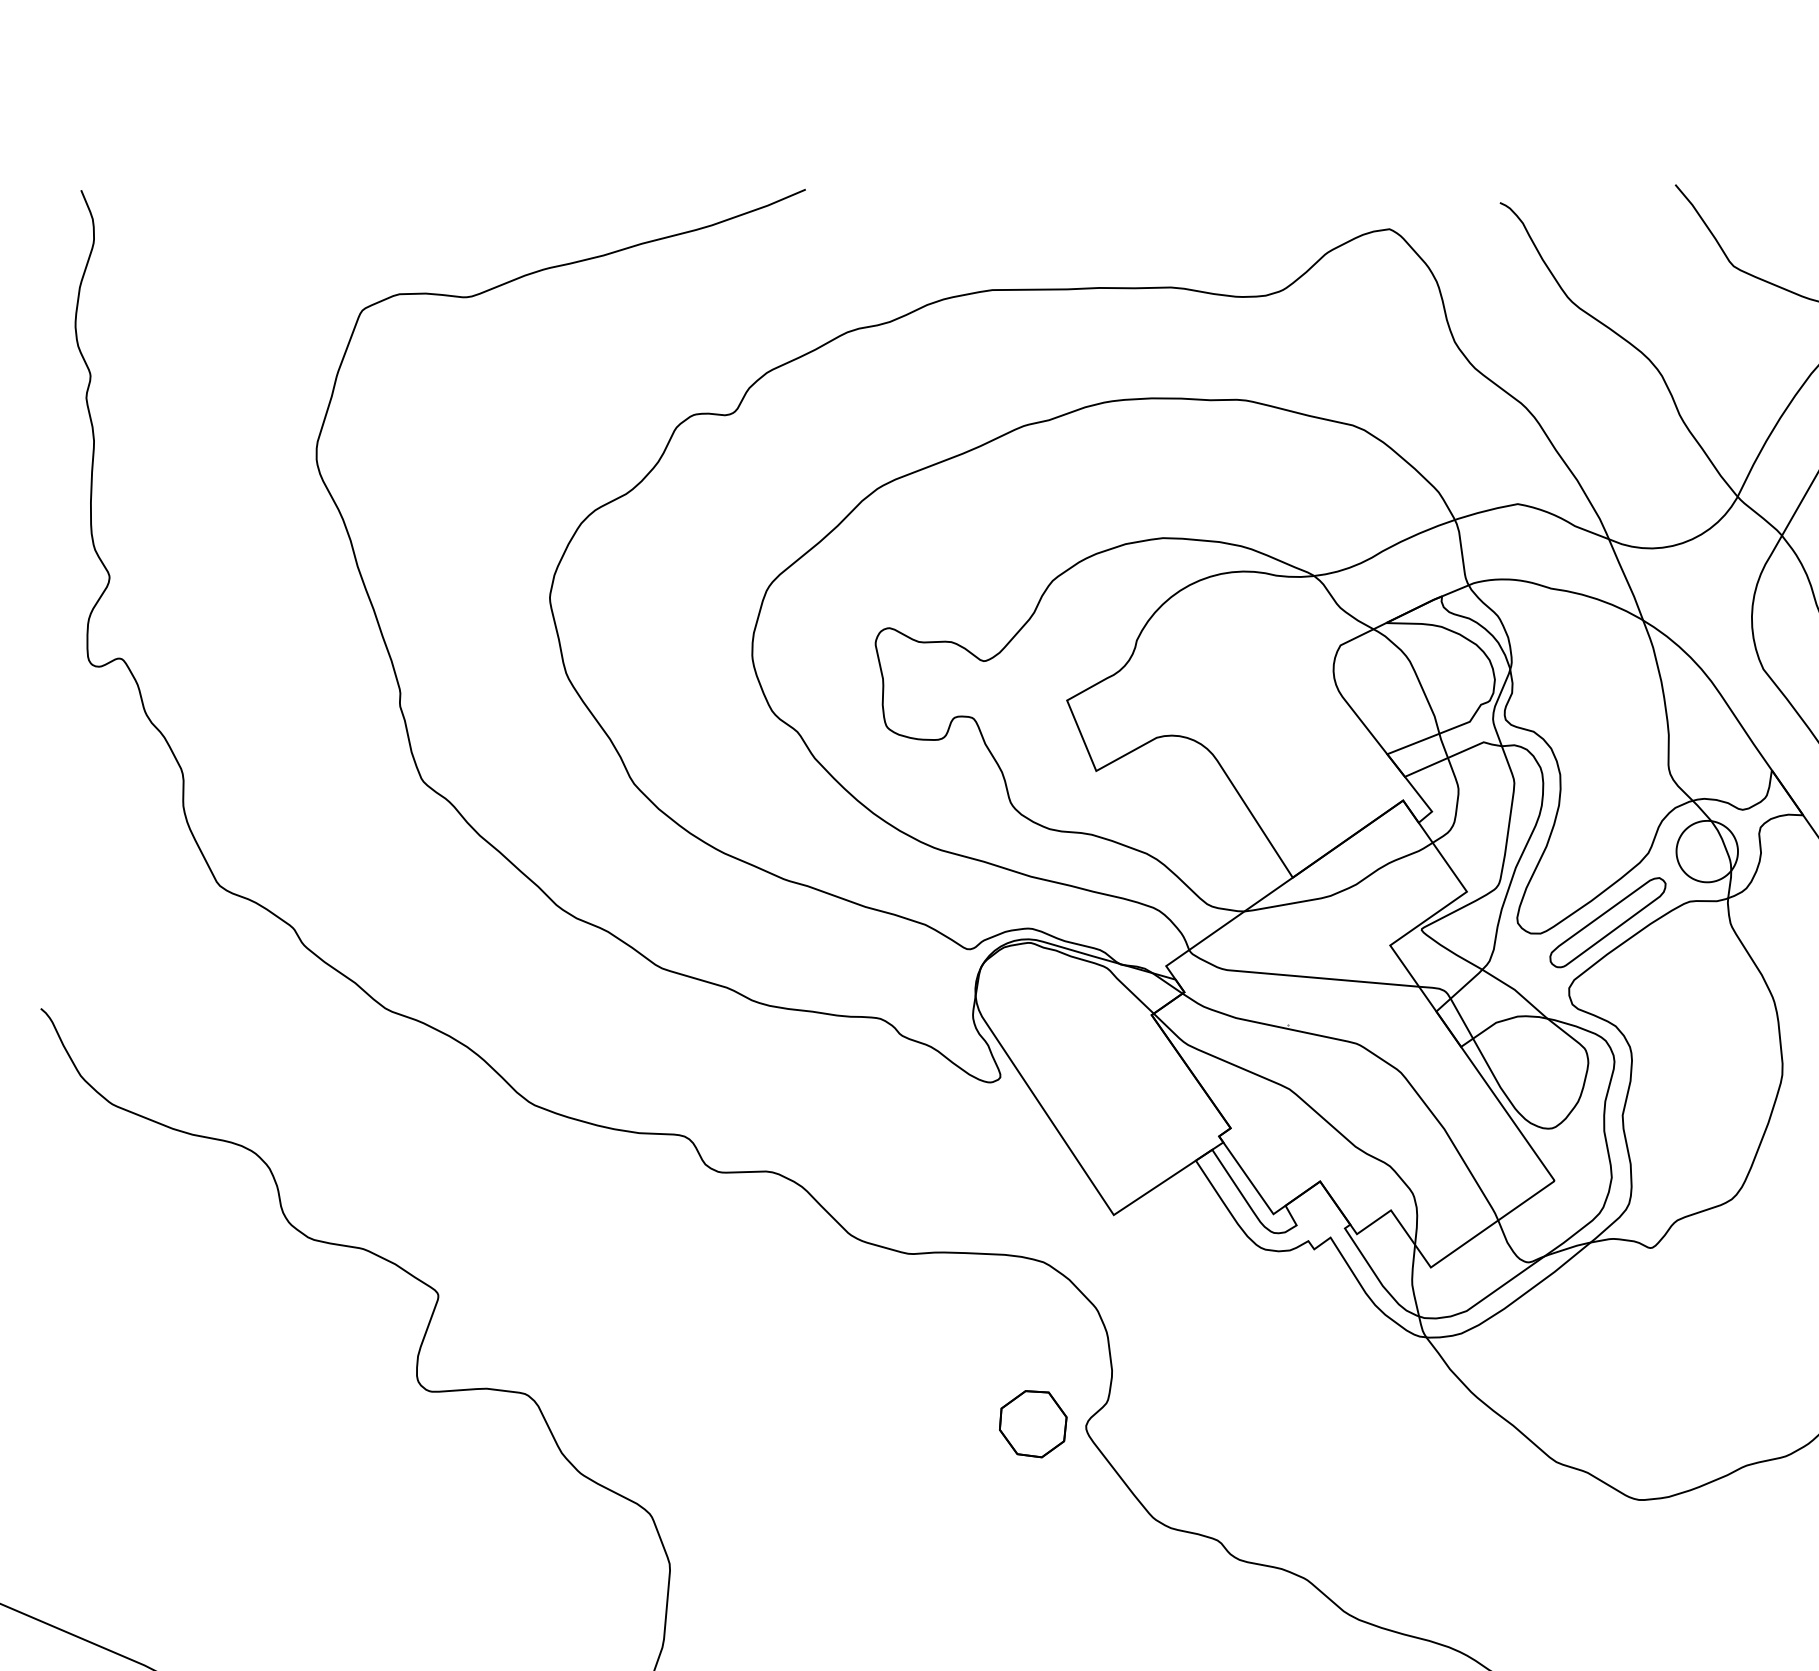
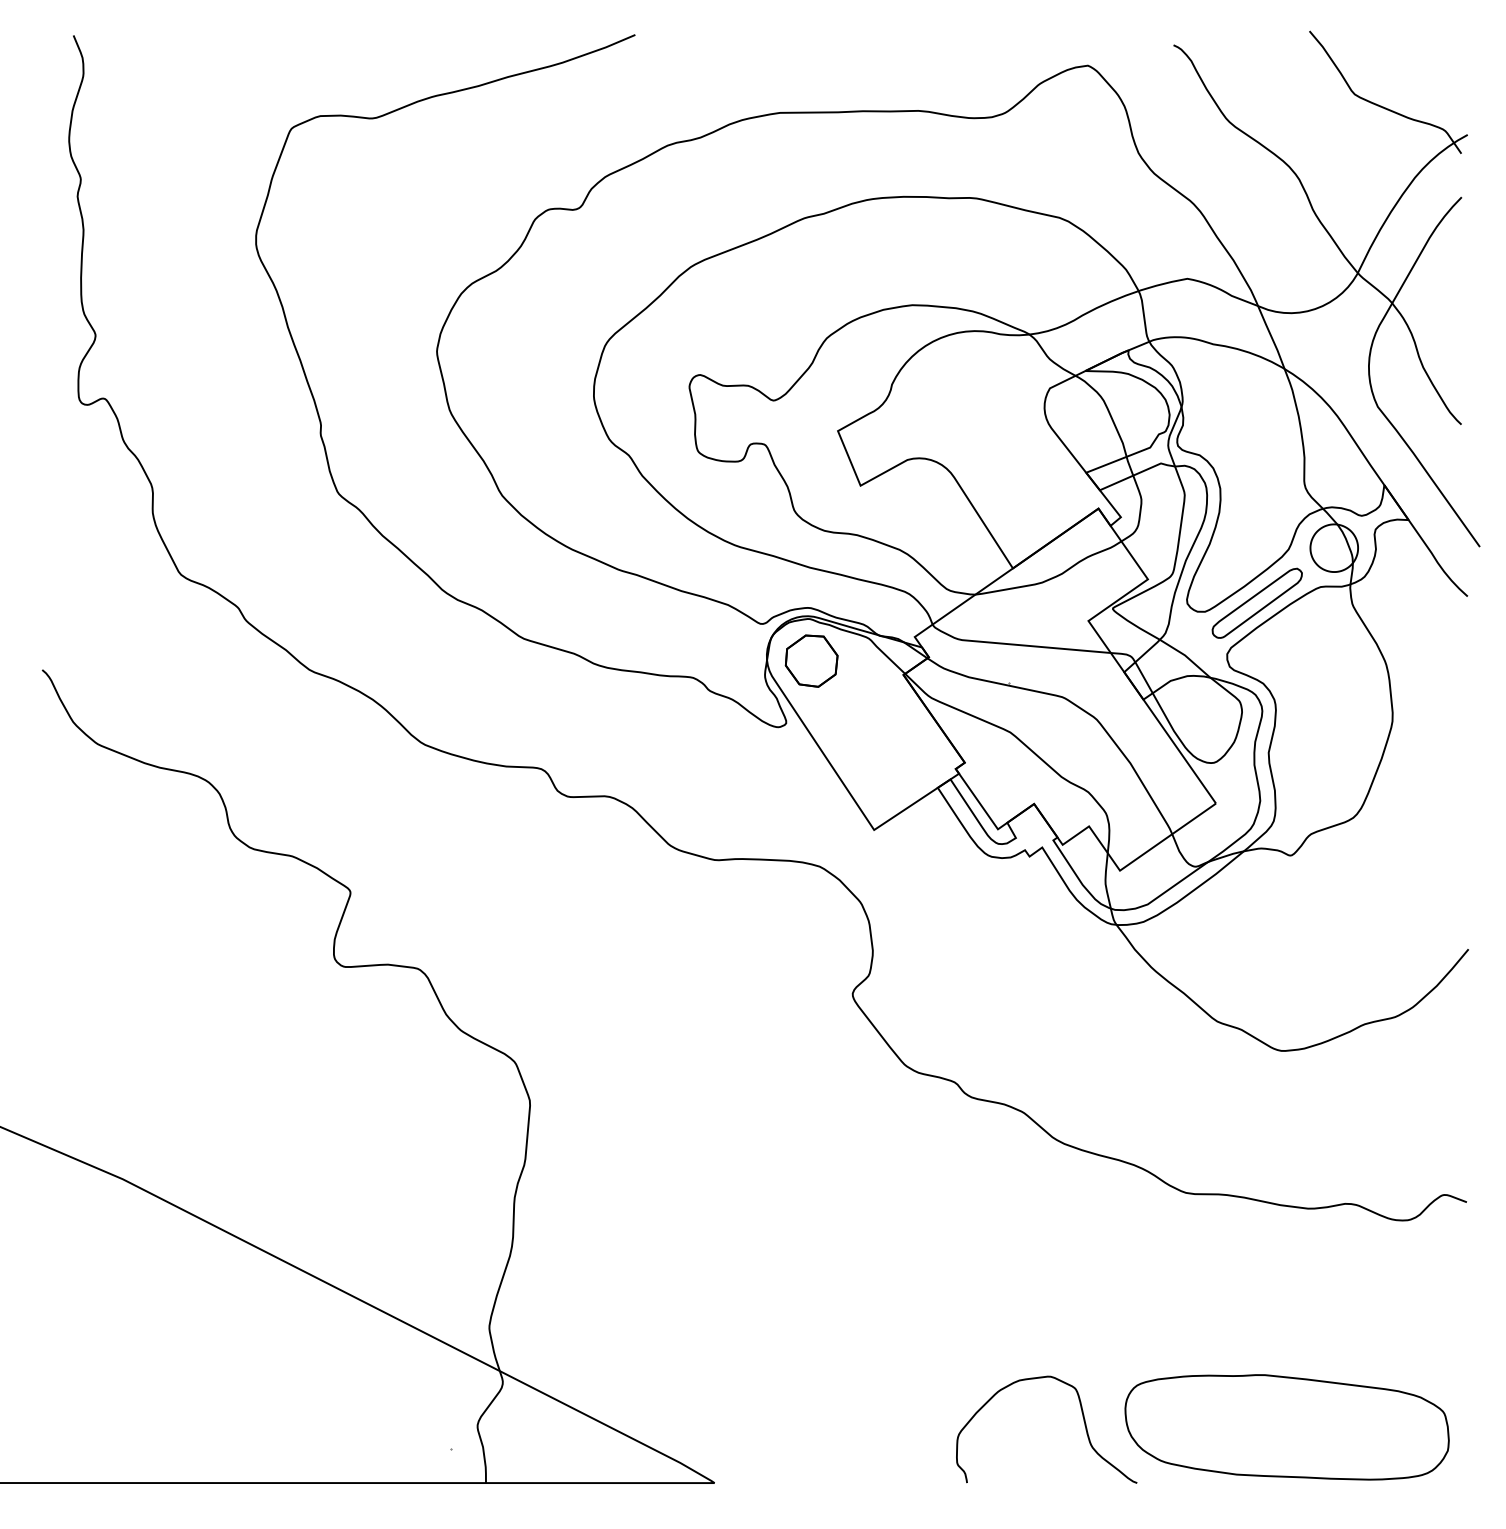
part: (1032, 1423) -> (811, 660), moved

